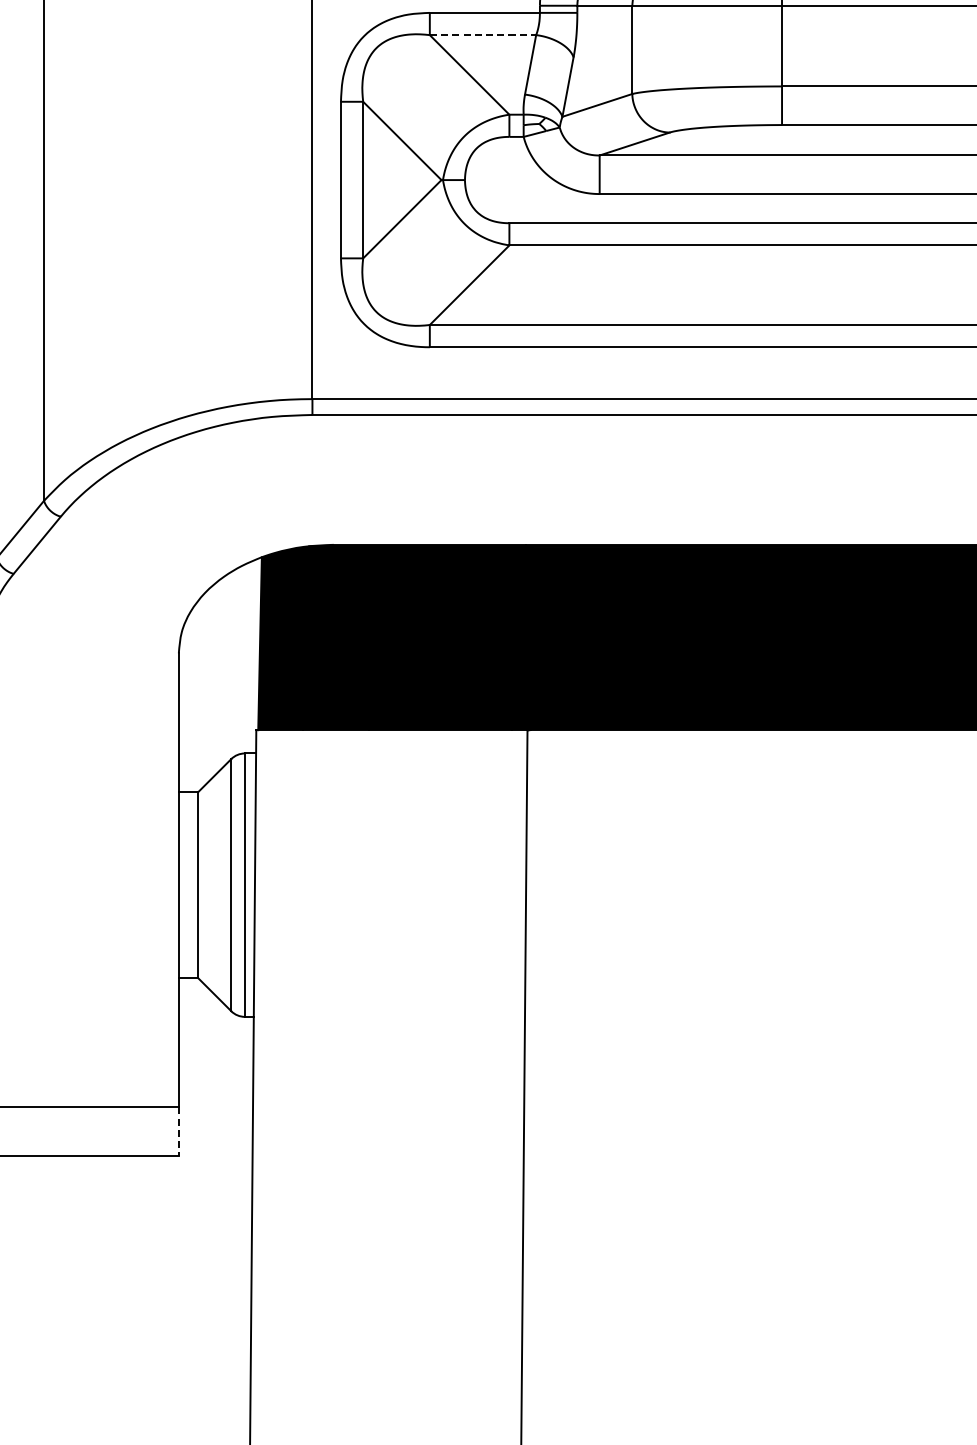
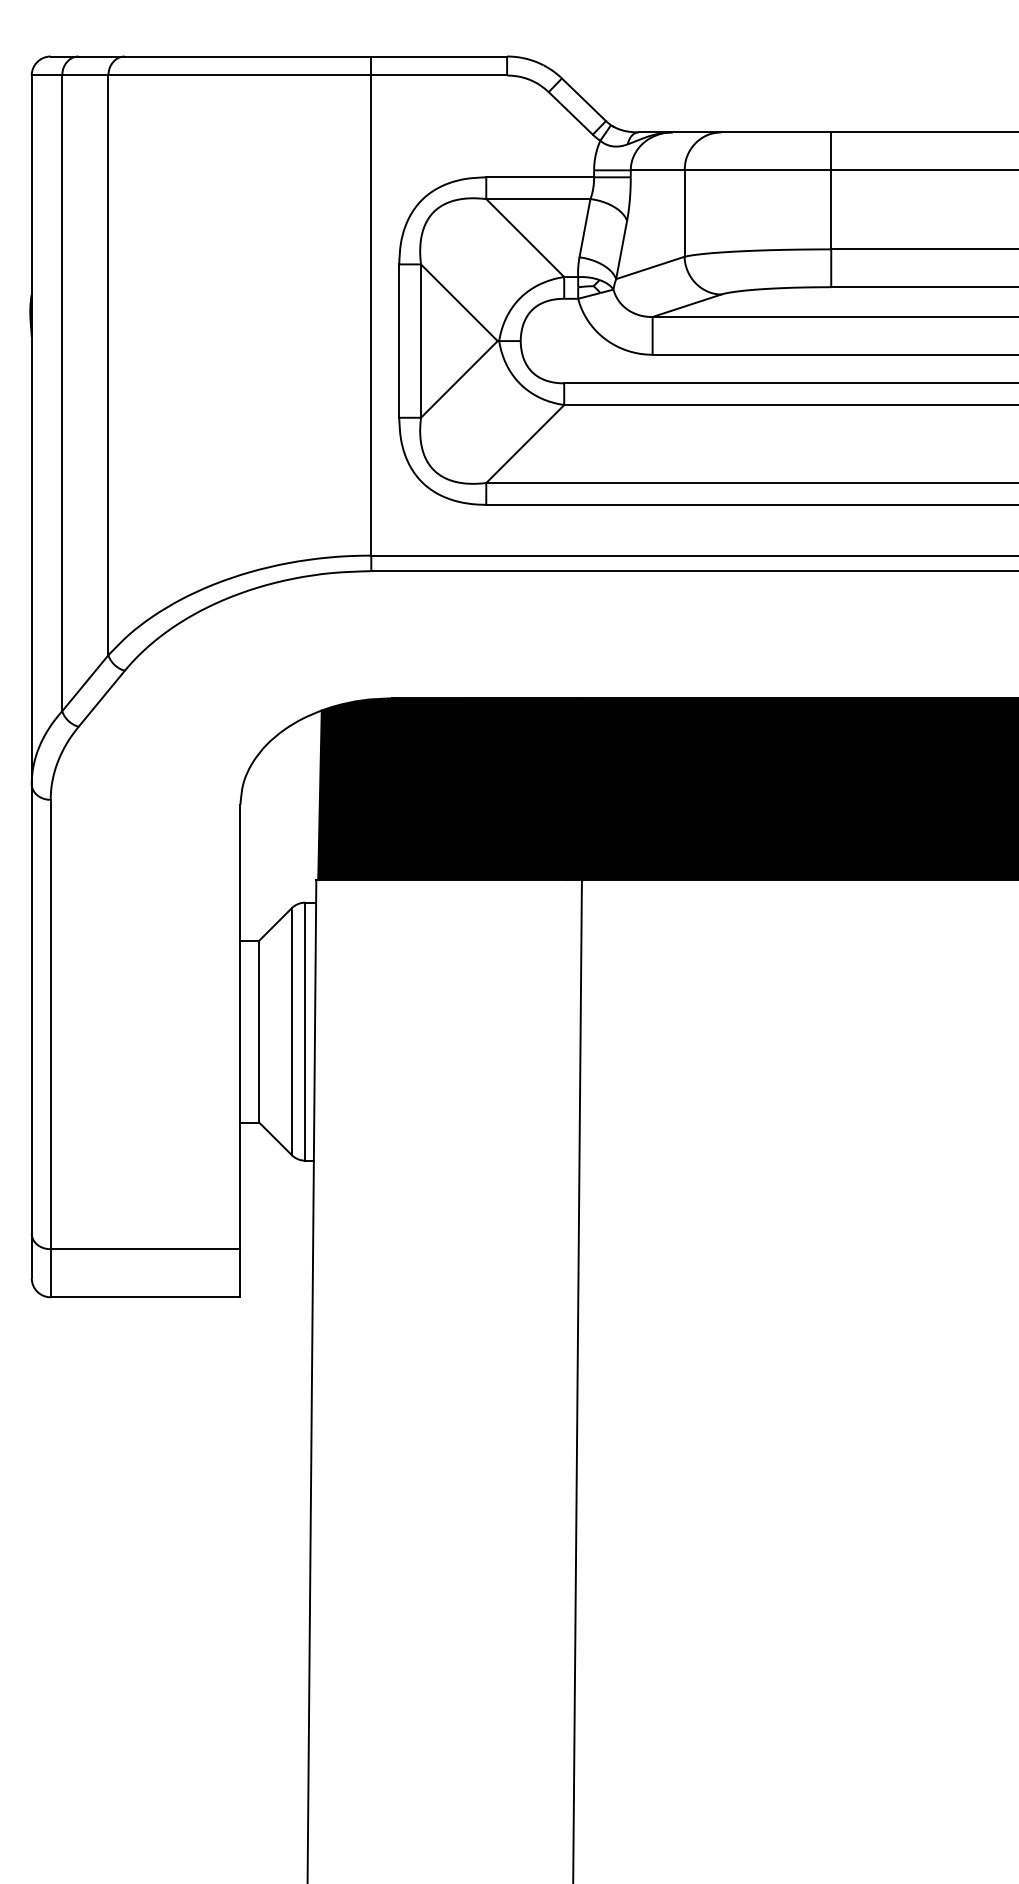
line: (483, 35) -> (538, 199), dashed -> solid
line: (178, 1132) -> (240, 1273), dashed -> solid

